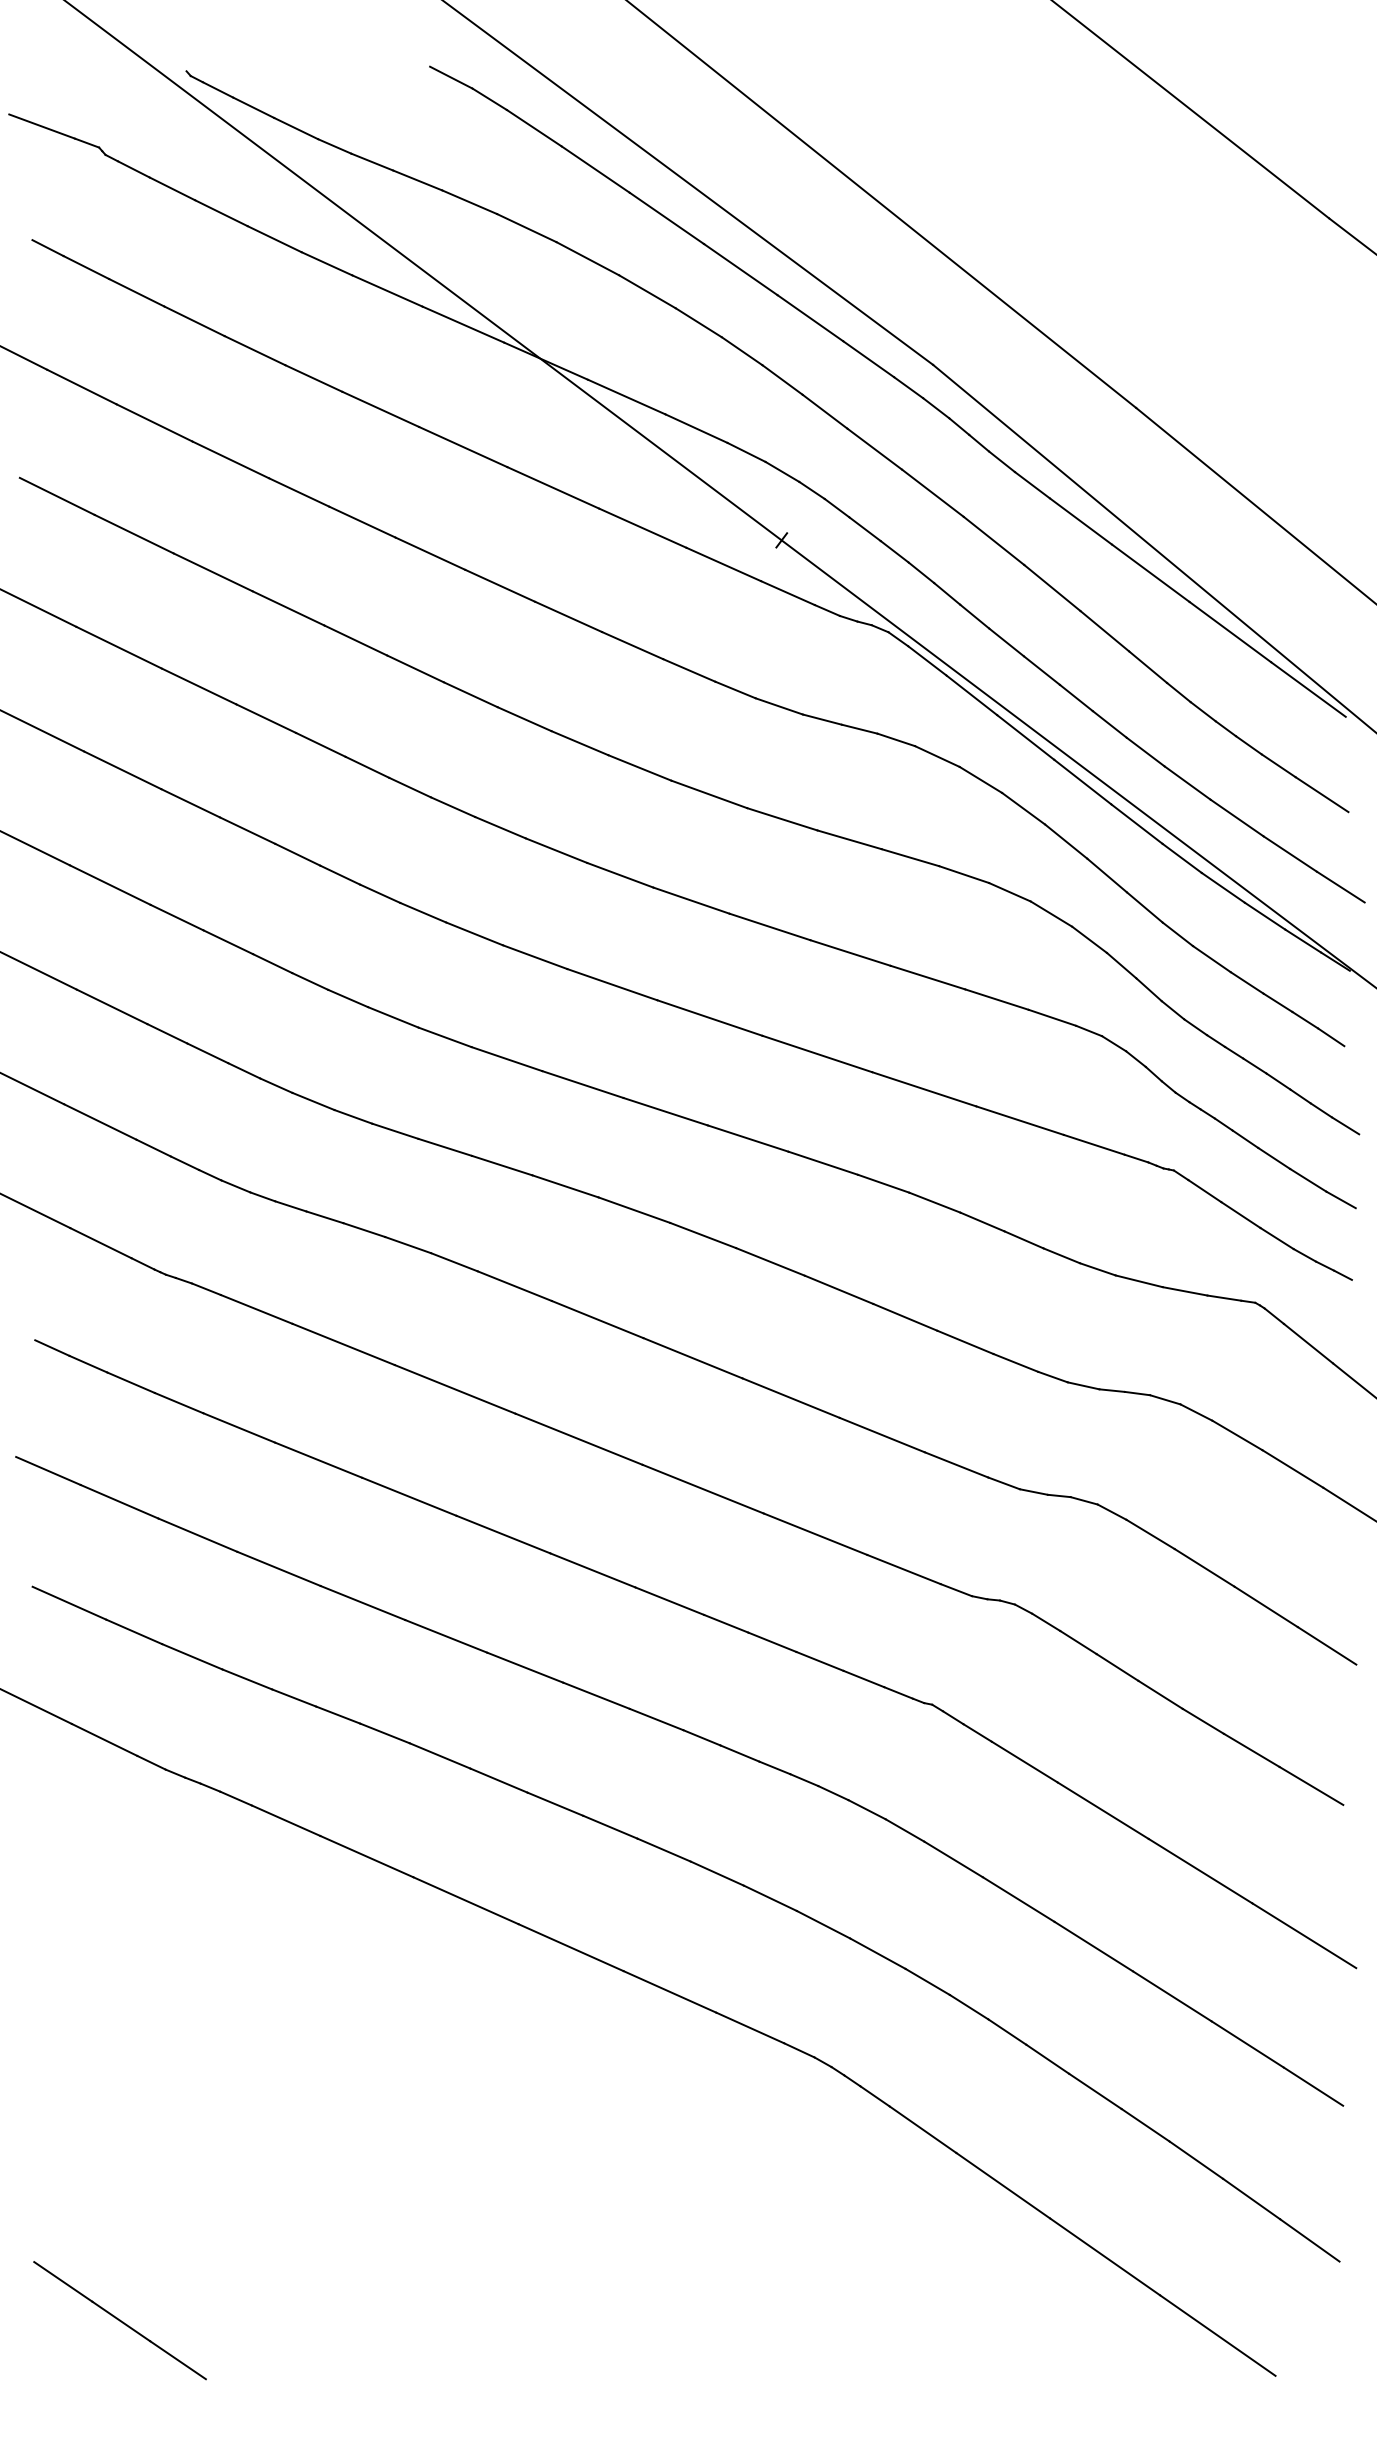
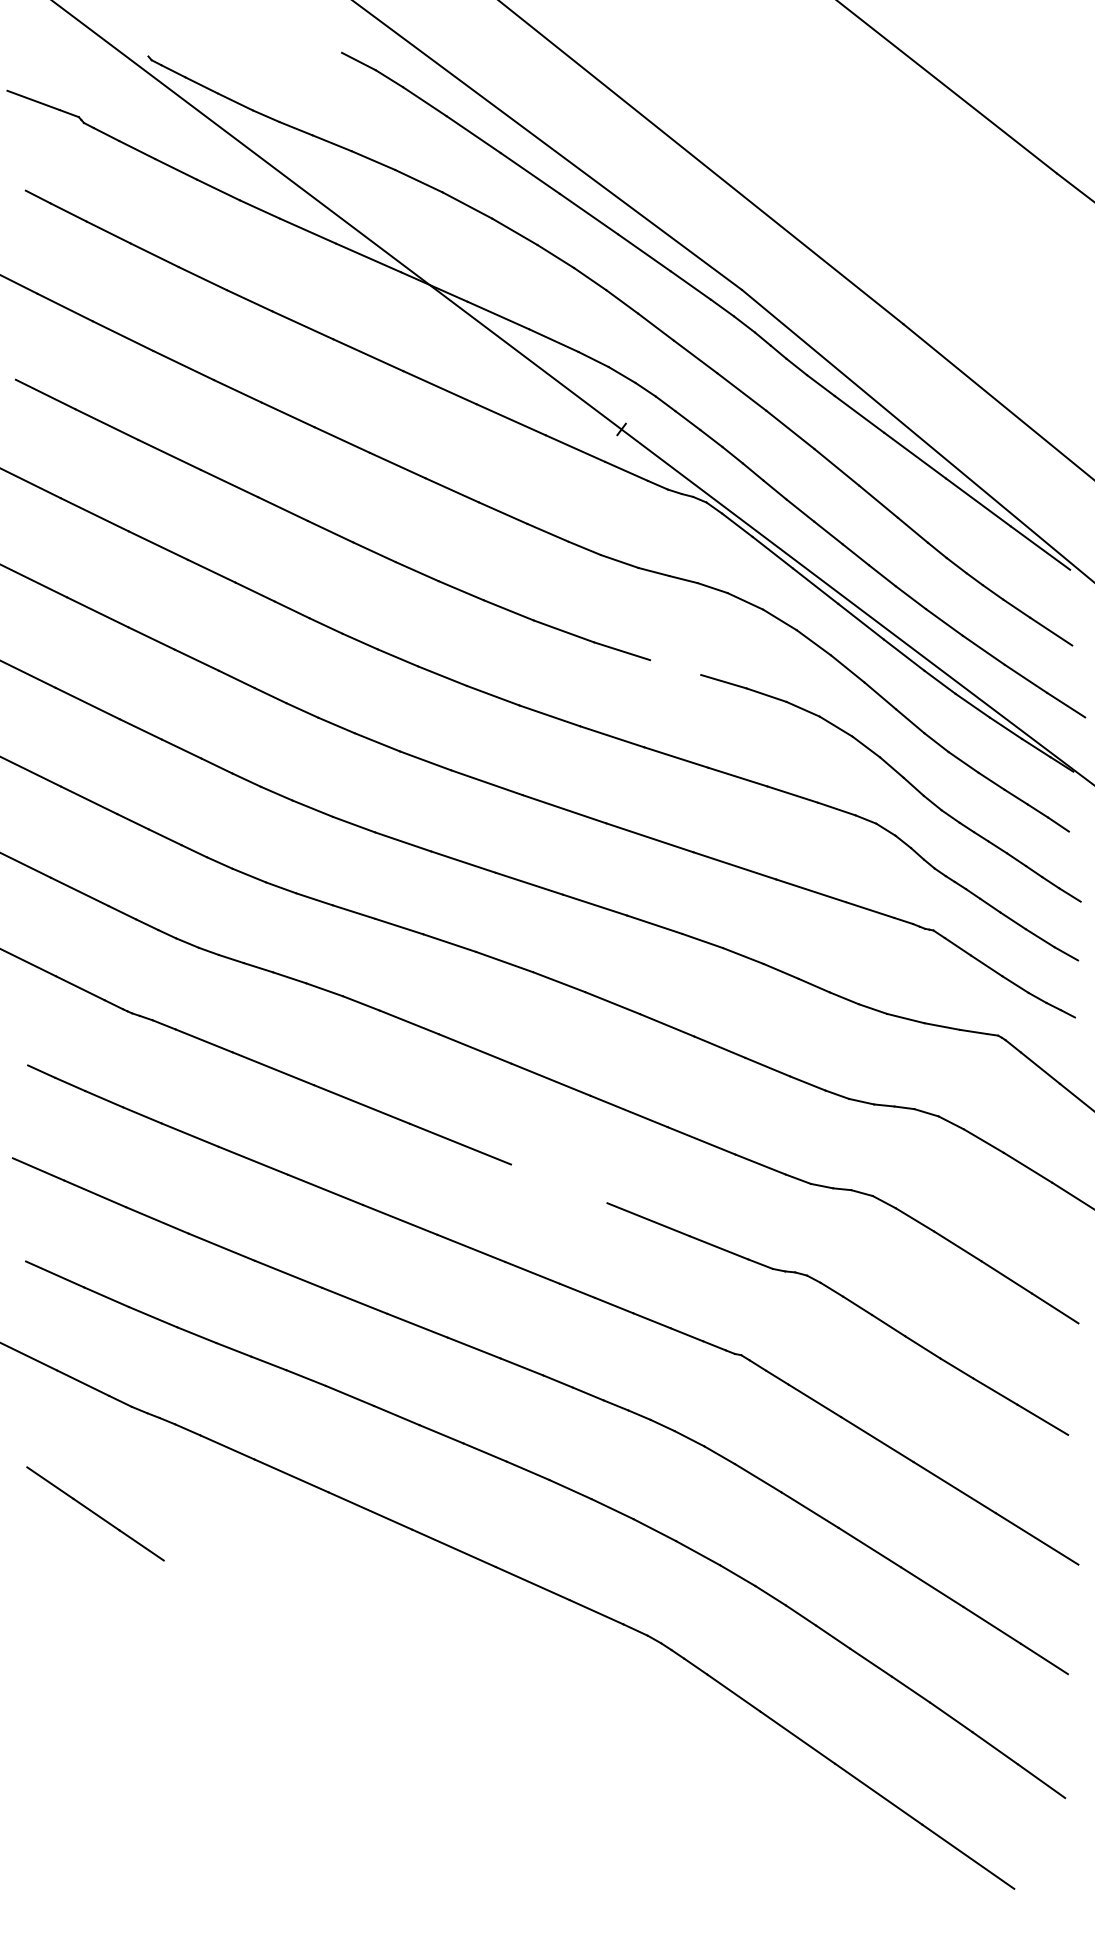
line: (849, 839) -> (675, 667), removed
line: (703, 1488) -> (559, 1183), removed
line: (120, 2320) -> (95, 1513), moved

